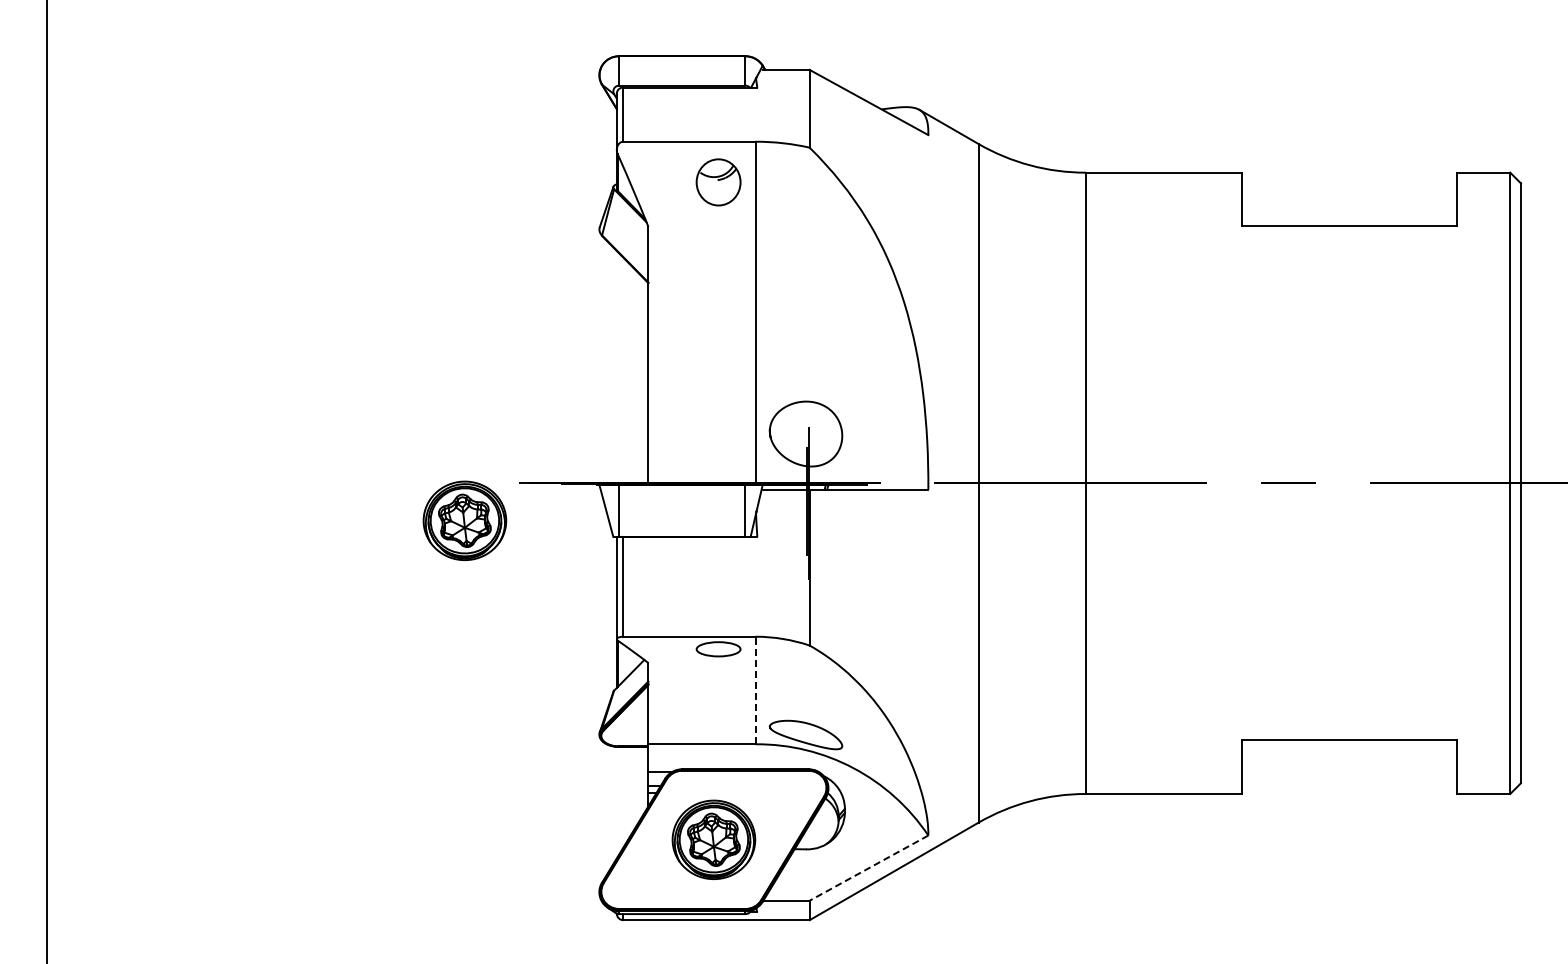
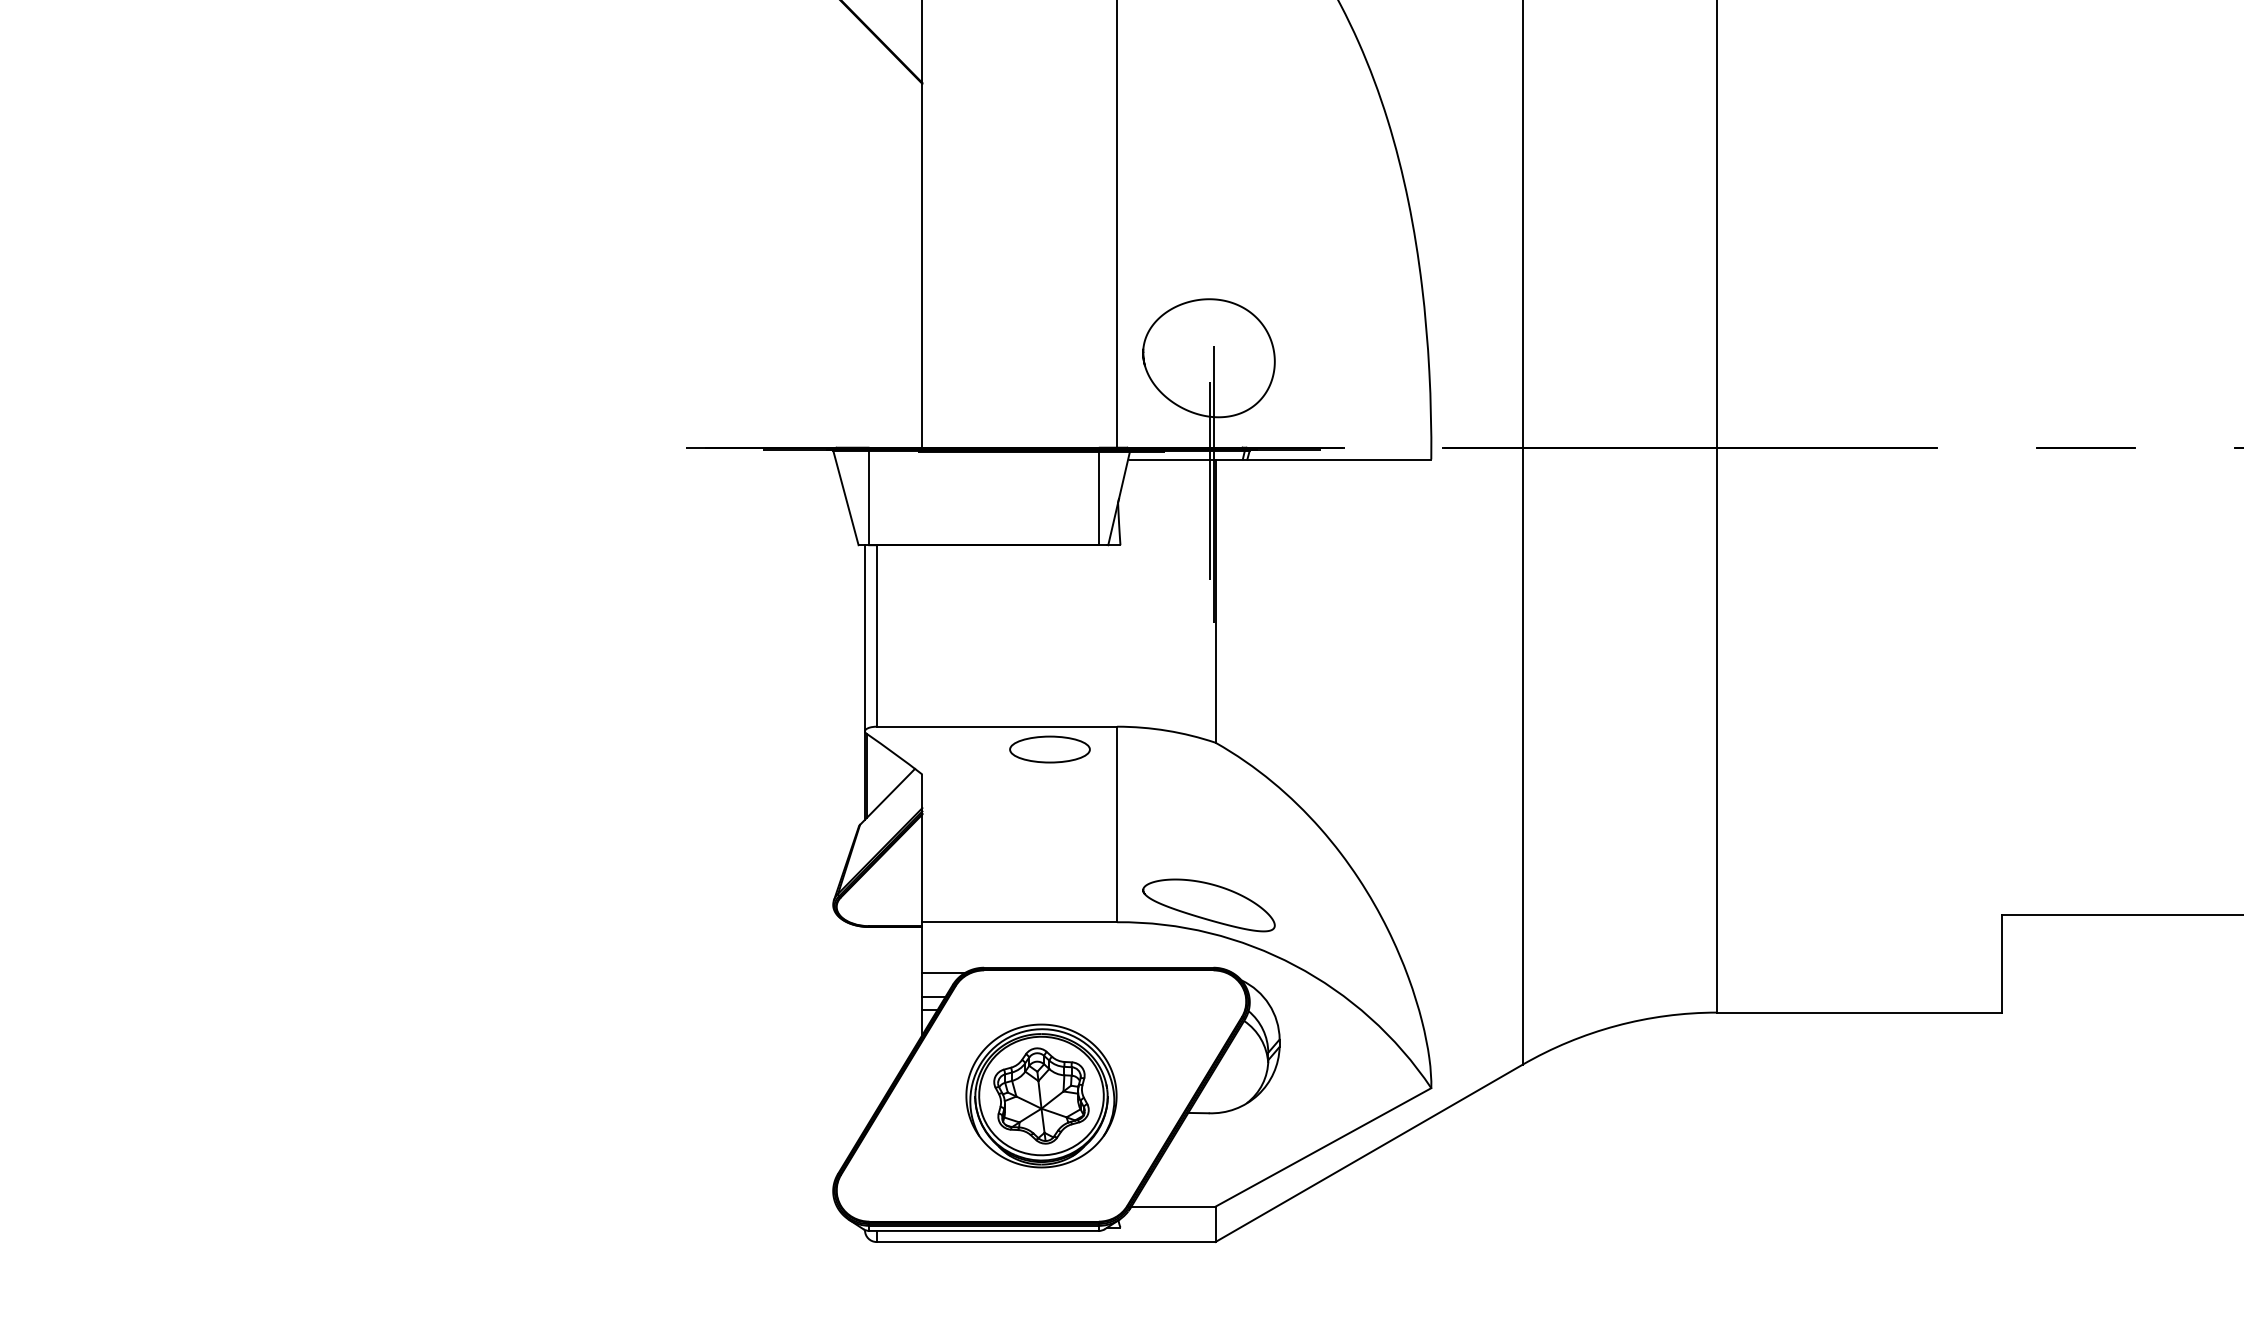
part: (464, 520) -> (588, 515), removed
line: (755, 690) -> (1117, 824), dashed -> solid
line: (869, 868) -> (1324, 1148), dashed -> solid

